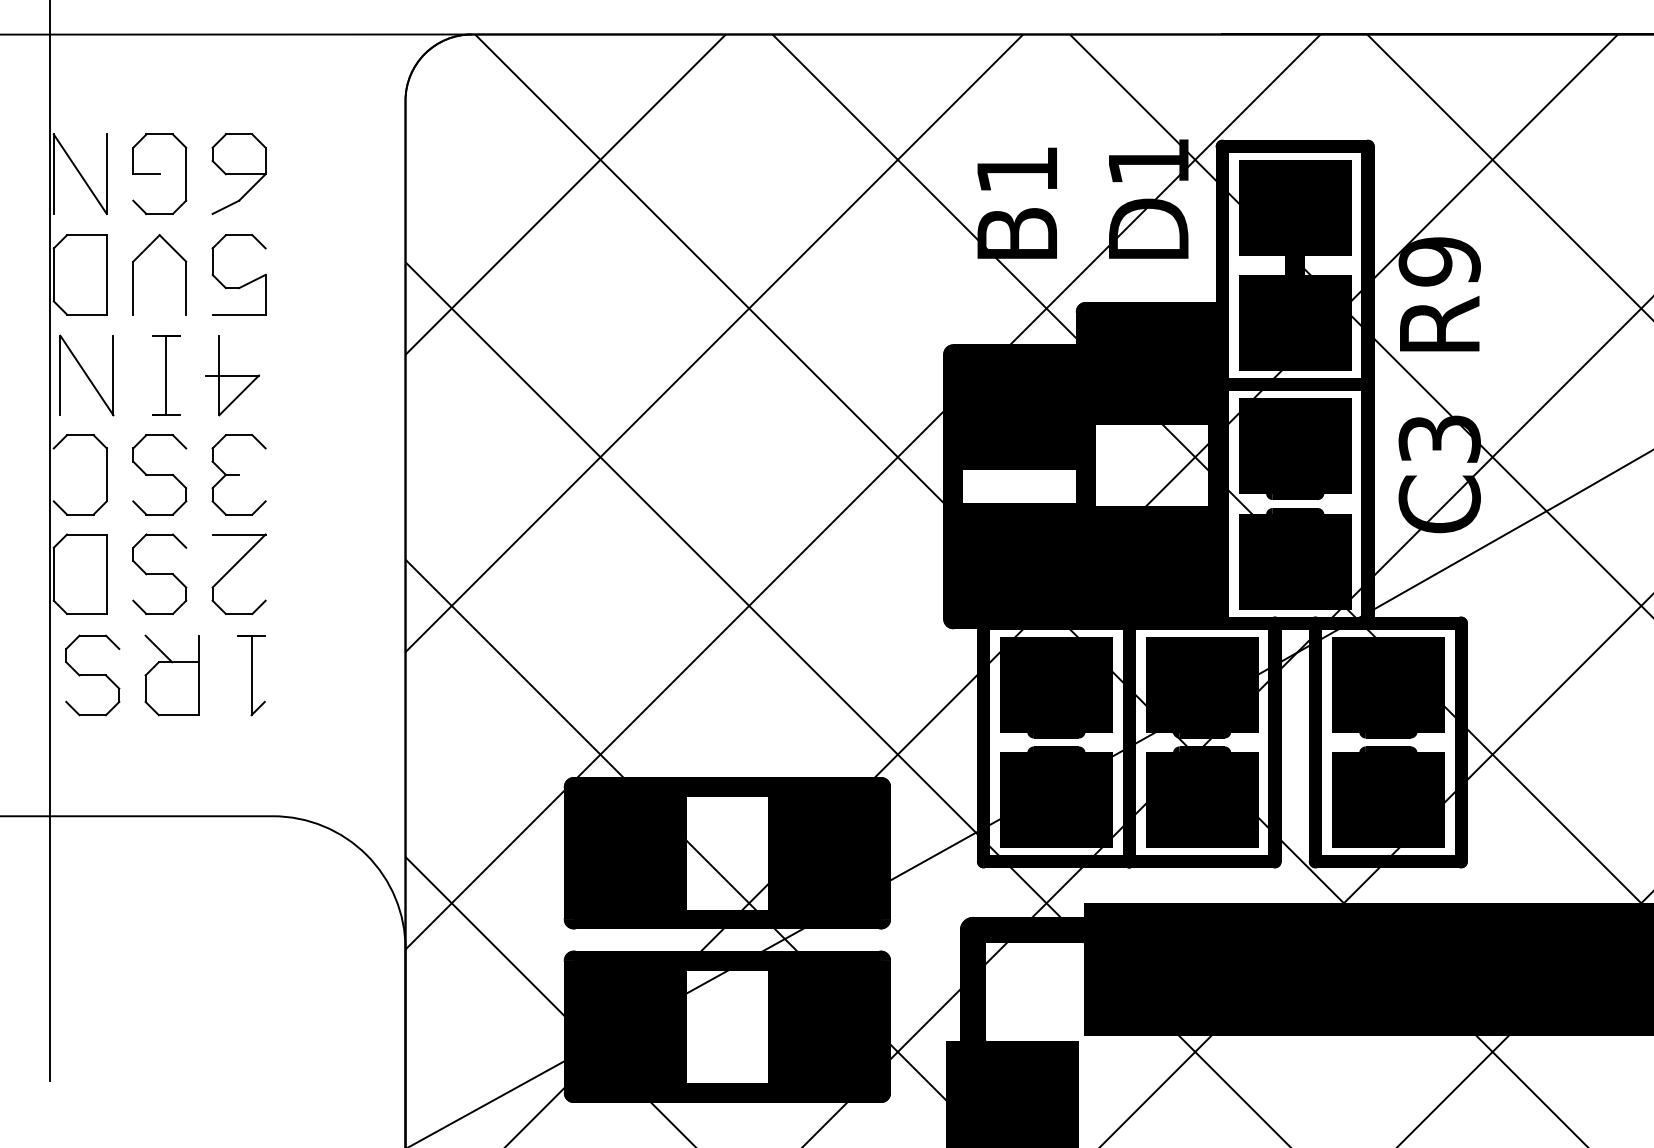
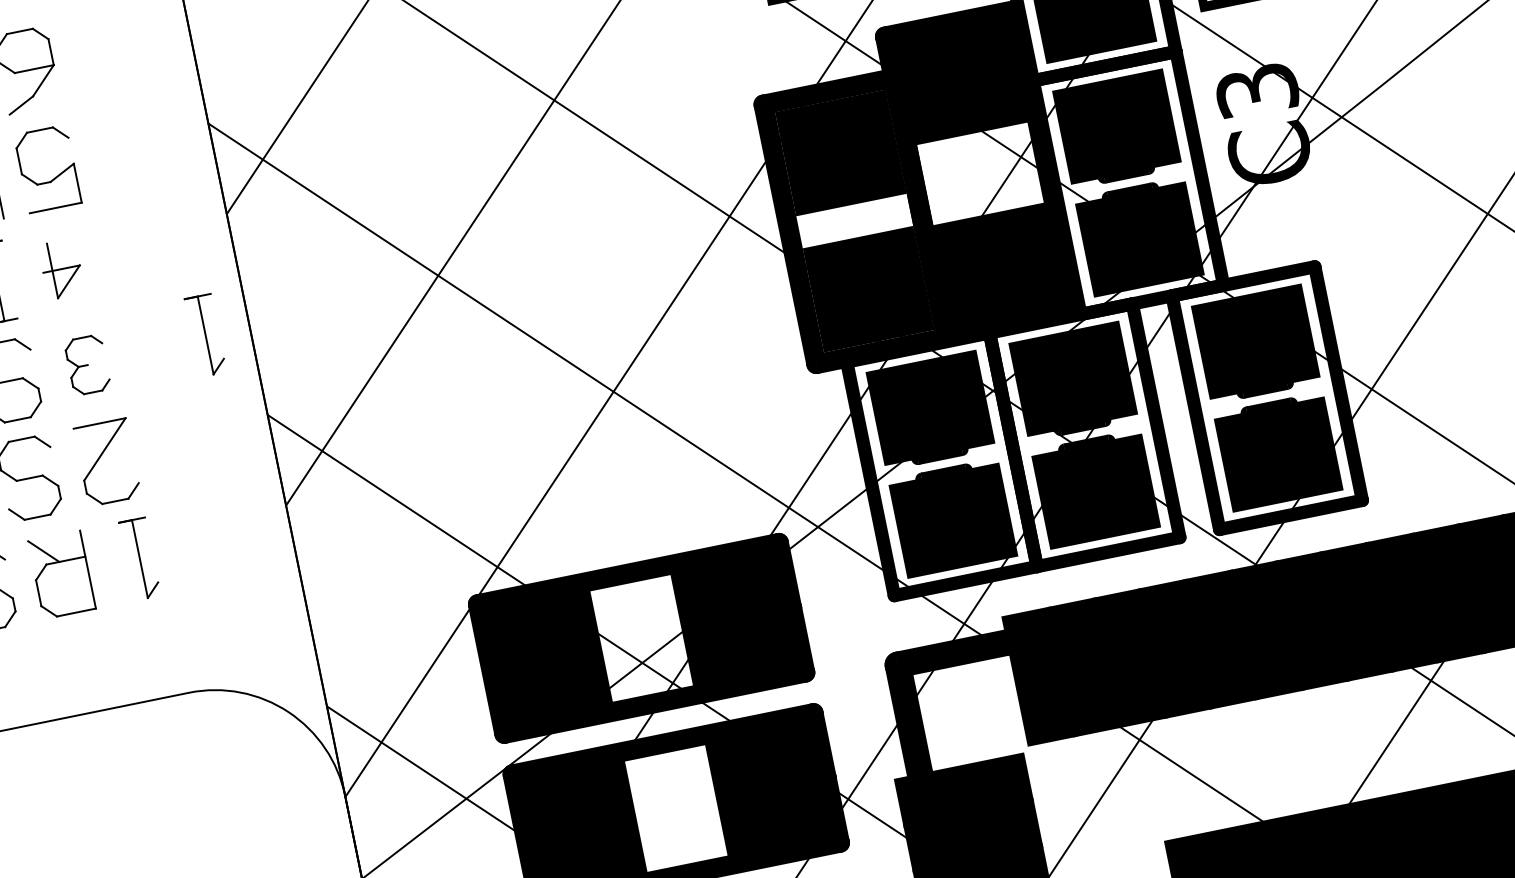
part: (232, 375) -> (61, 268), size x0.7
part: (360, 469) -> (205, 335), added
part: (238, 474) -> (87, 364), size x0.7

